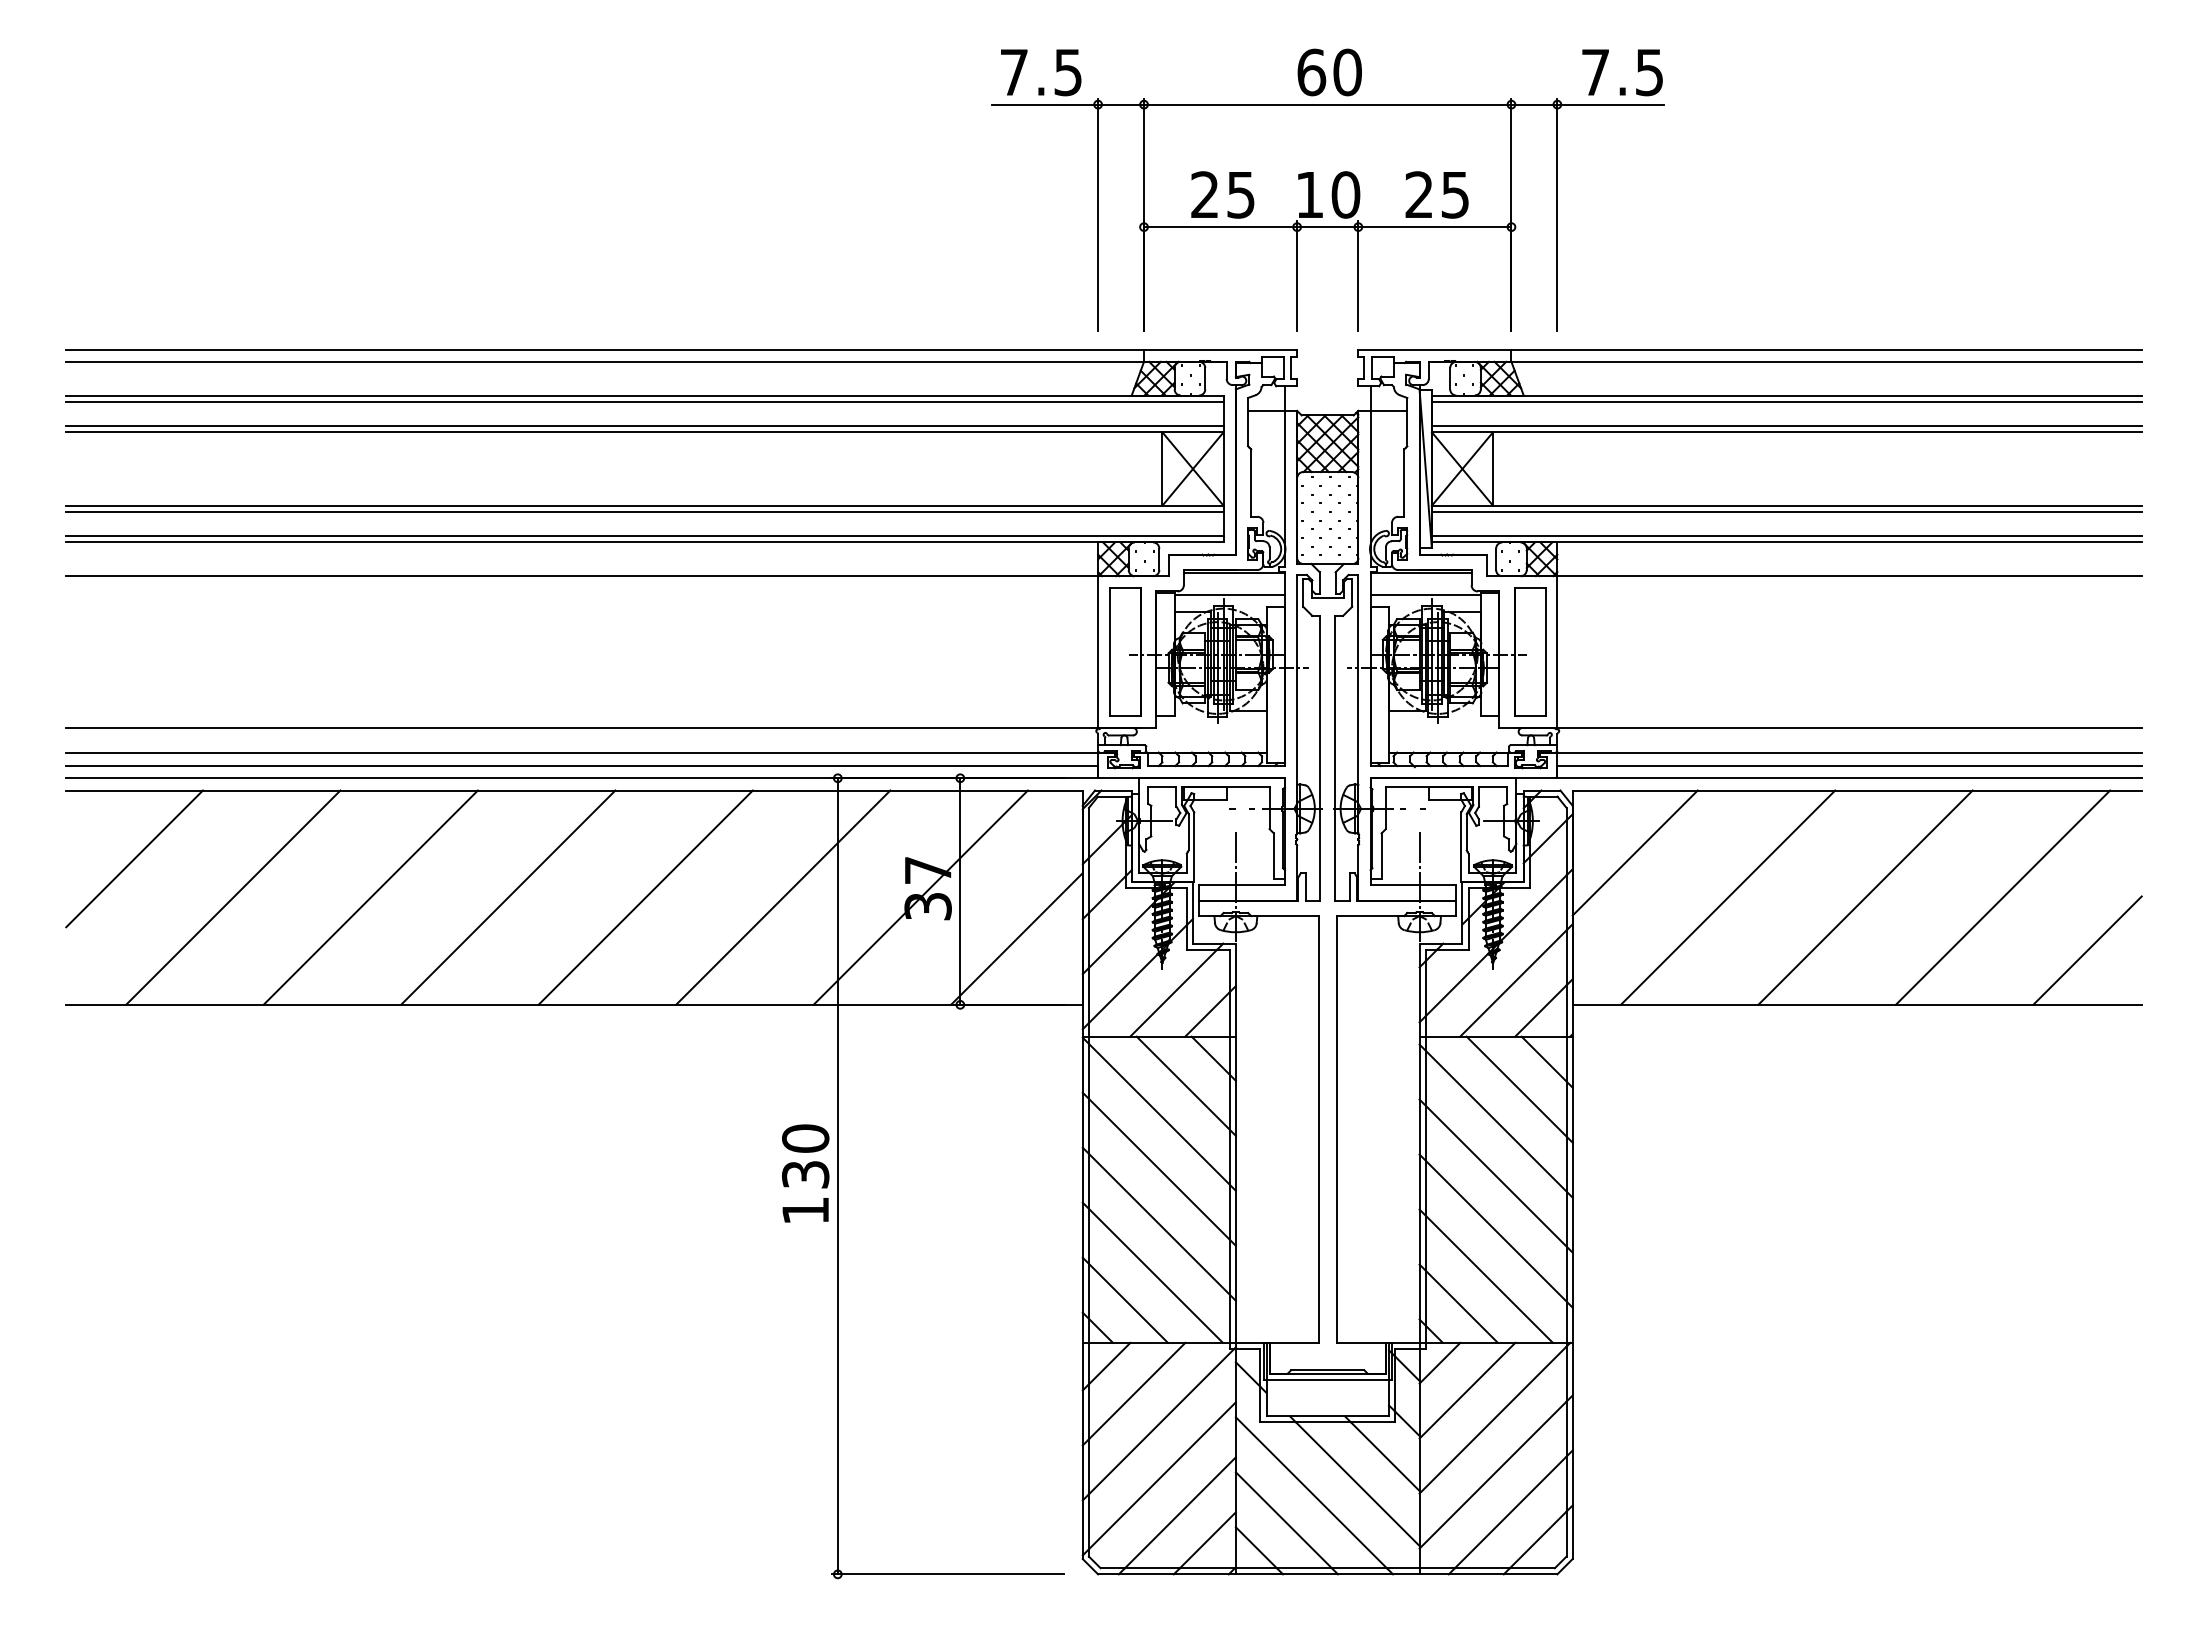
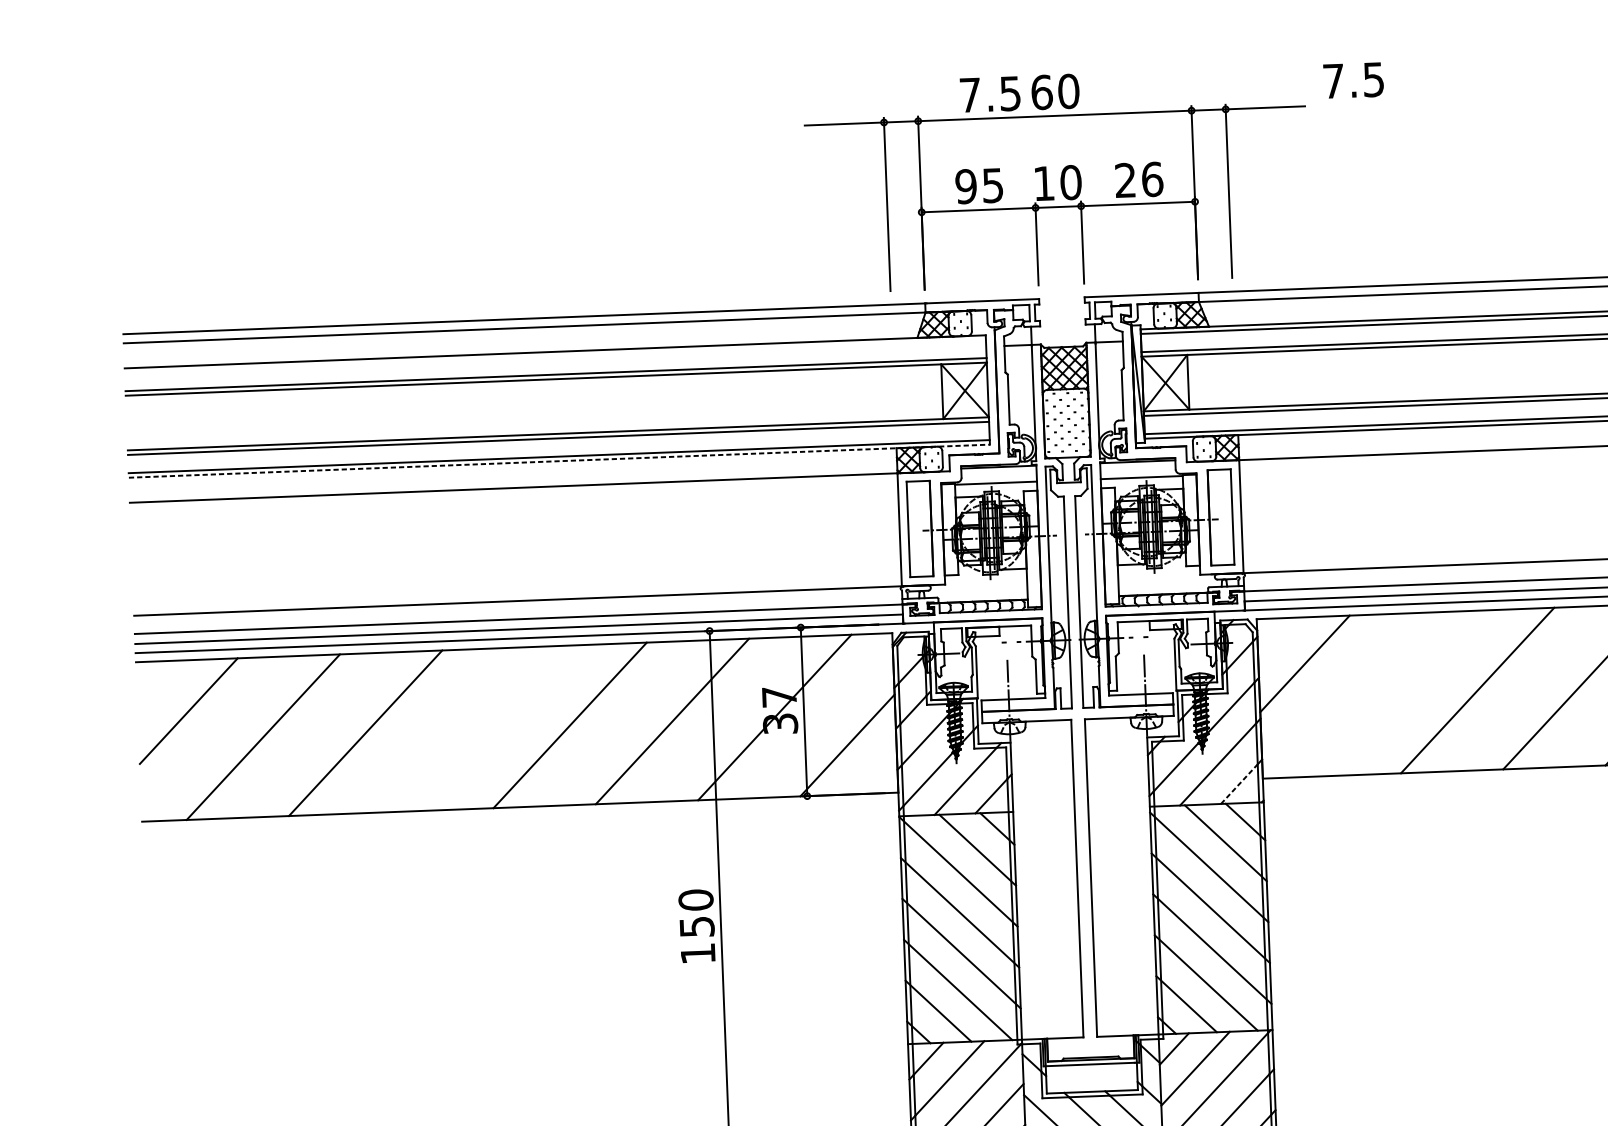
text: (1041, 72) -> (990, 94), moved
text: (1622, 72) -> (1353, 80), moved
text: (1204, 194) -> (965, 186), 25 -> 95
text: (1455, 194) -> (1152, 179), 25 -> 26
line: (644, 401) -> (555, 356), removed
line: (644, 542) -> (559, 461), solid -> dashed
line: (508, 897) -> (468, 729), removed
line: (1727, 897) -> (1374, 694), removed
line: (1541, 1010) -> (1239, 783), solid -> dashed
text: (805, 1174) -> (696, 926), 130 -> 150

